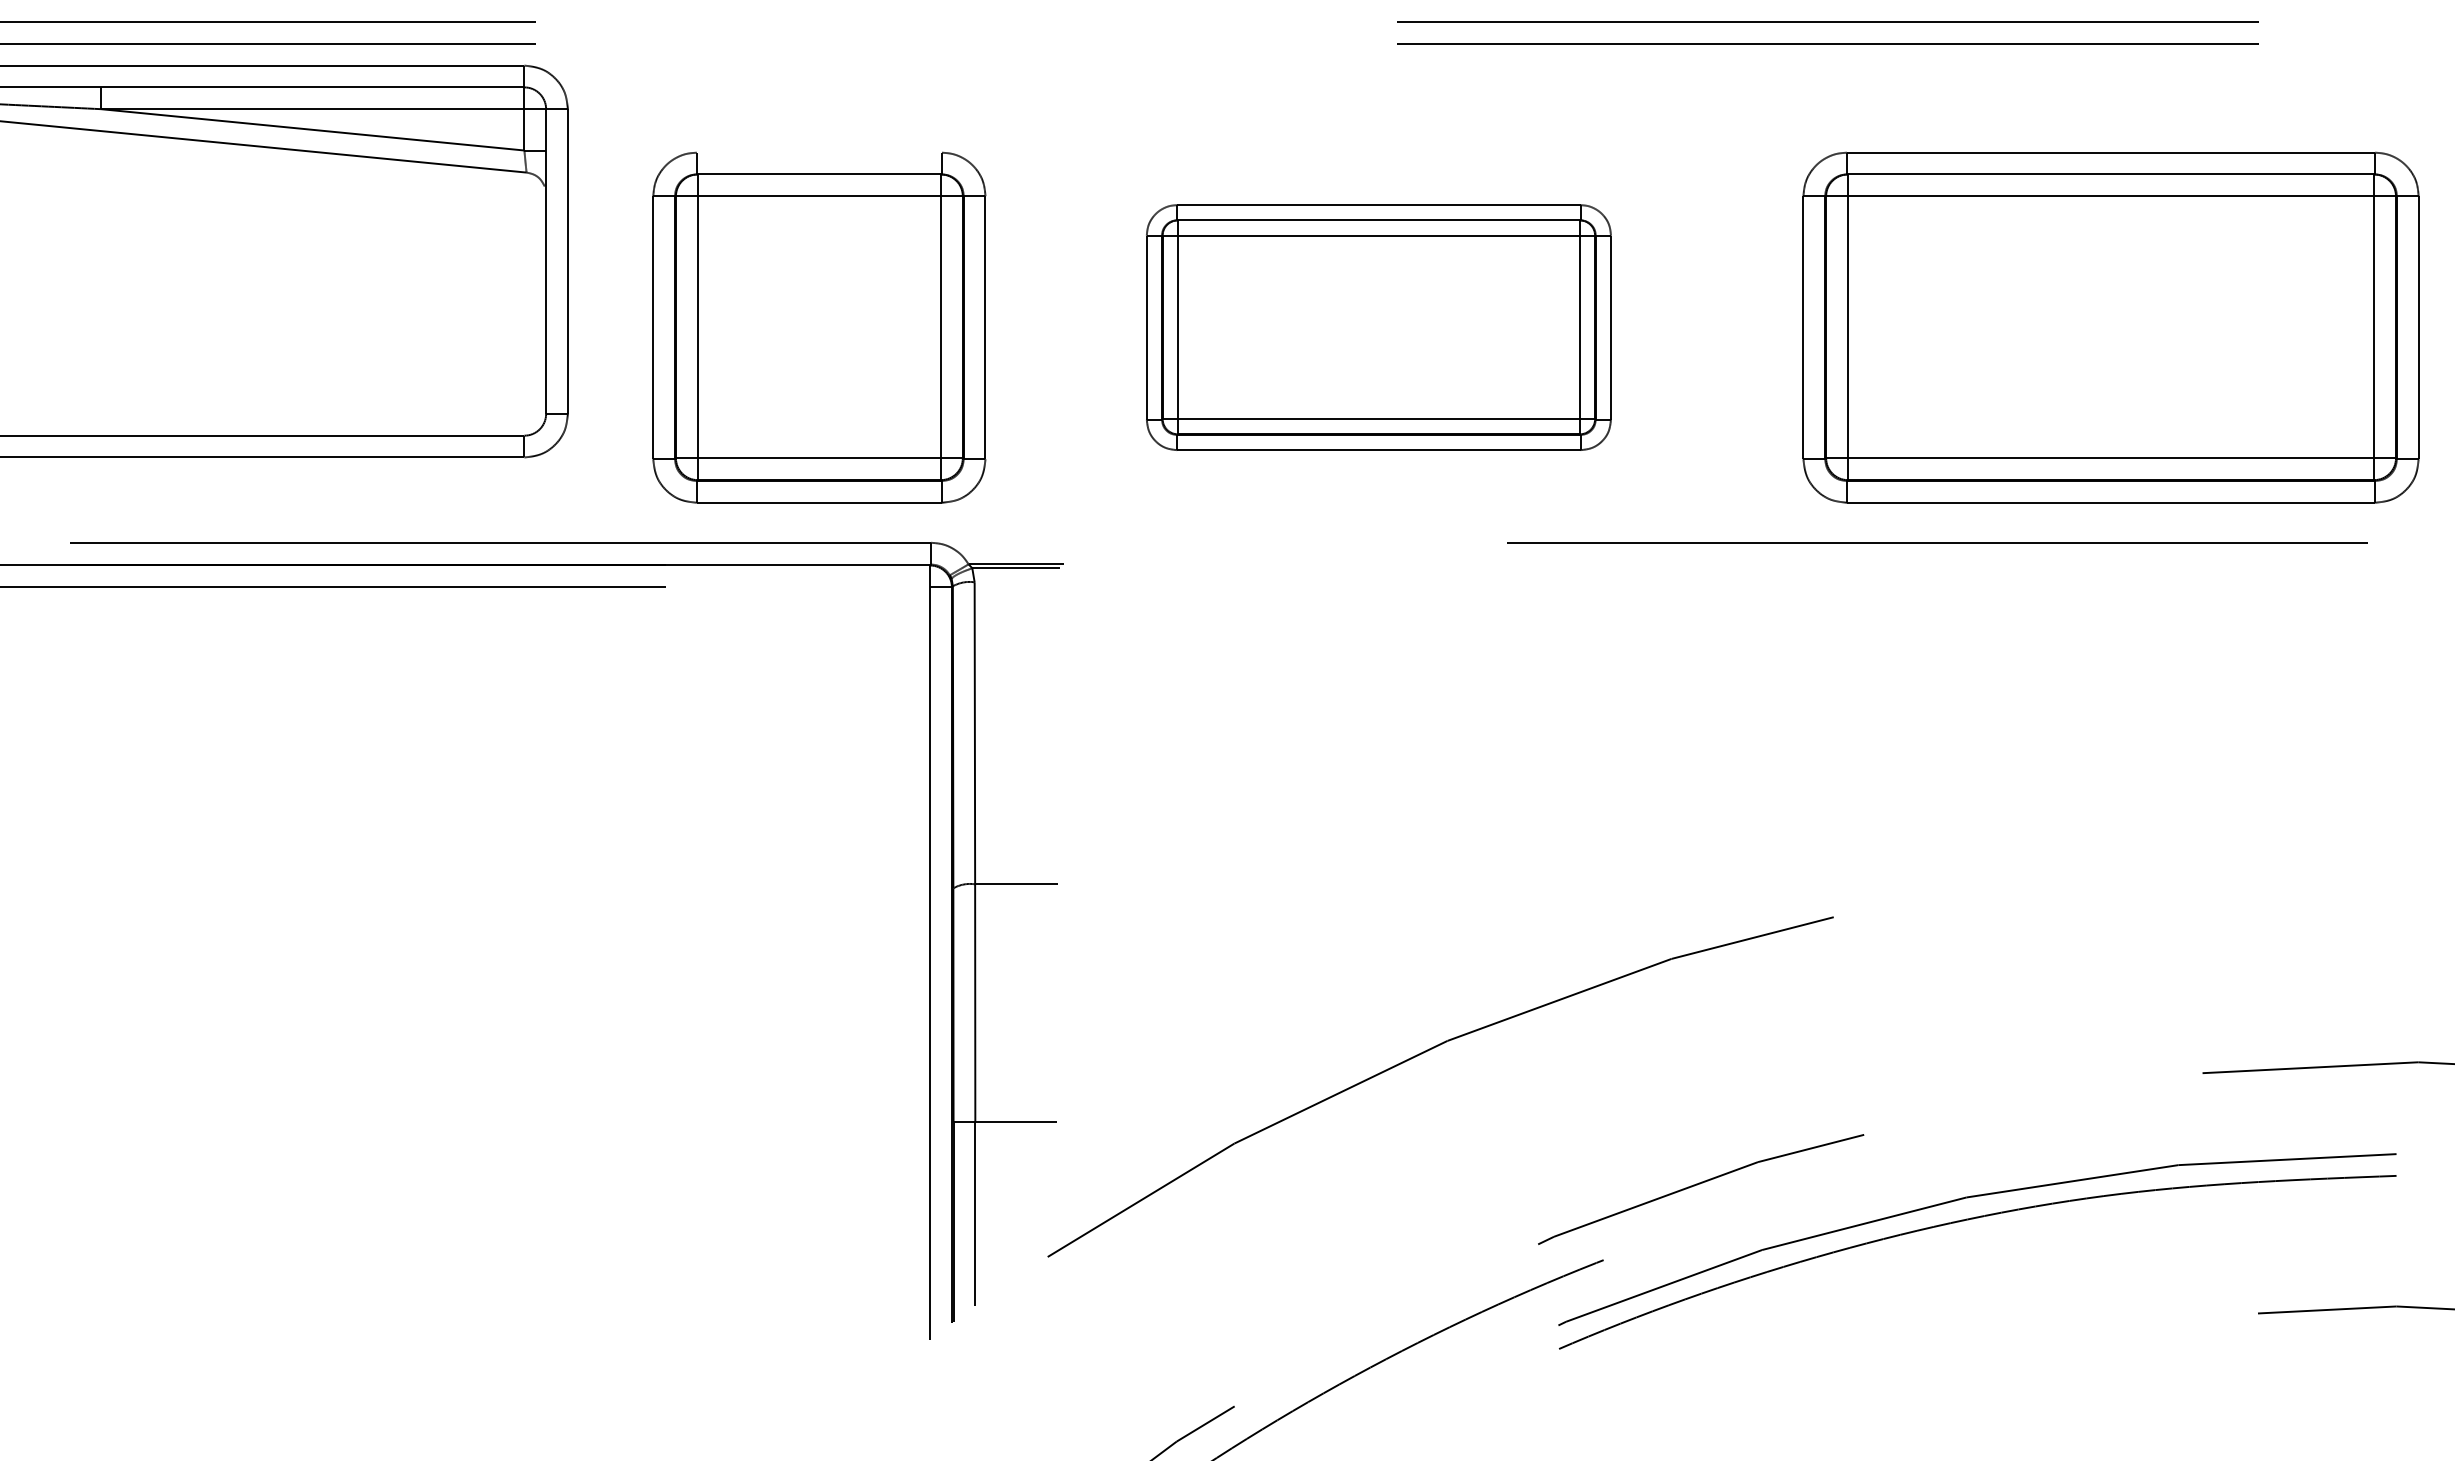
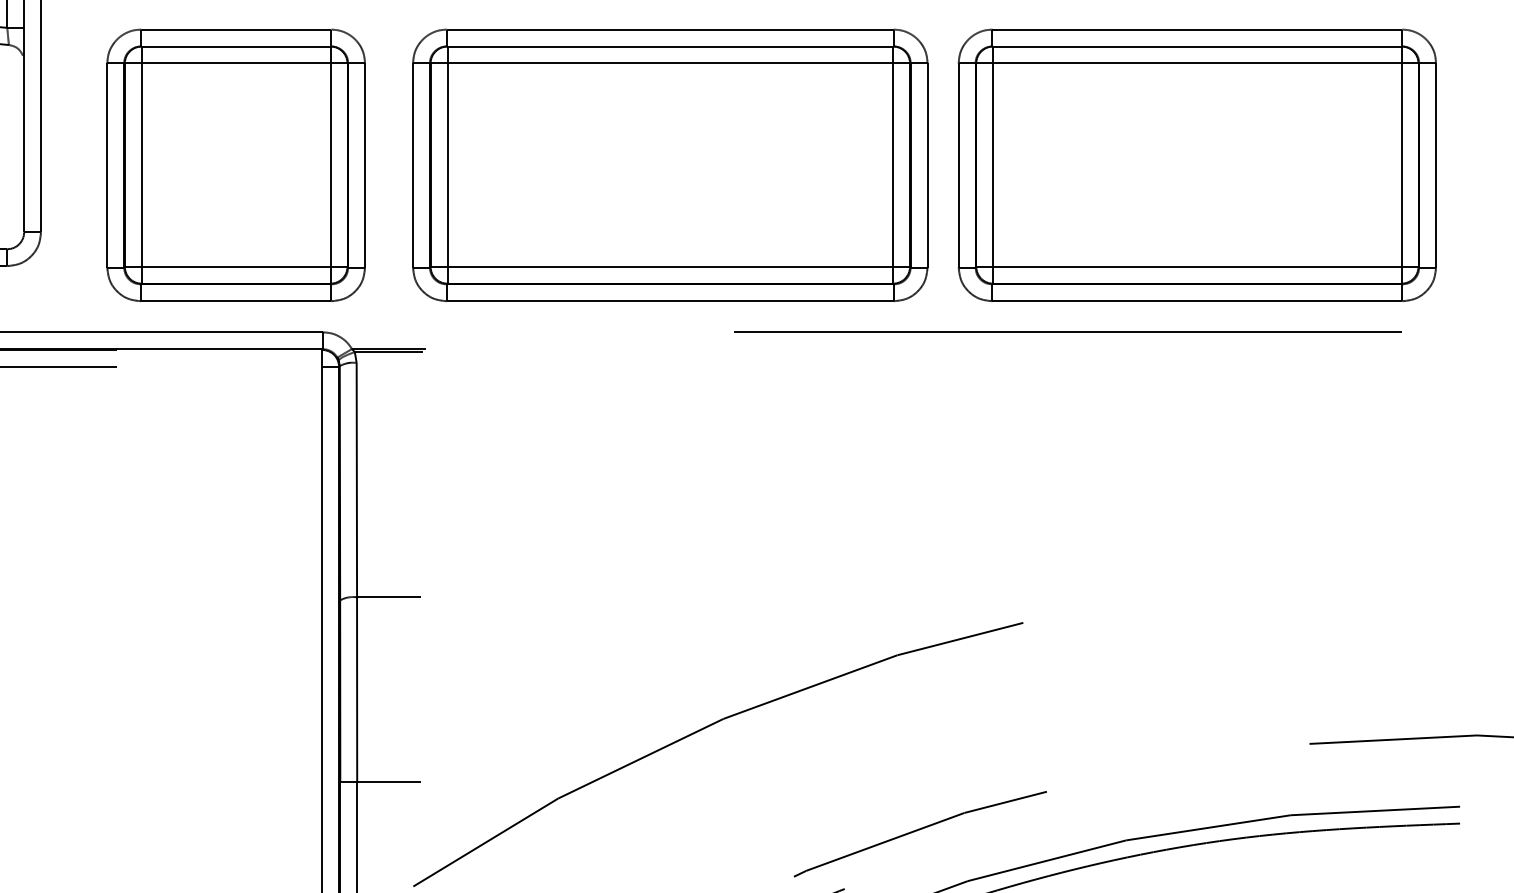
line: (818, 152) -> (235, 29), added
part: (1378, 327) -> (670, 165), size x1.43
part: (2110, 327) -> (1196, 165), moved
line: (1937, 542) -> (1068, 332), moved

